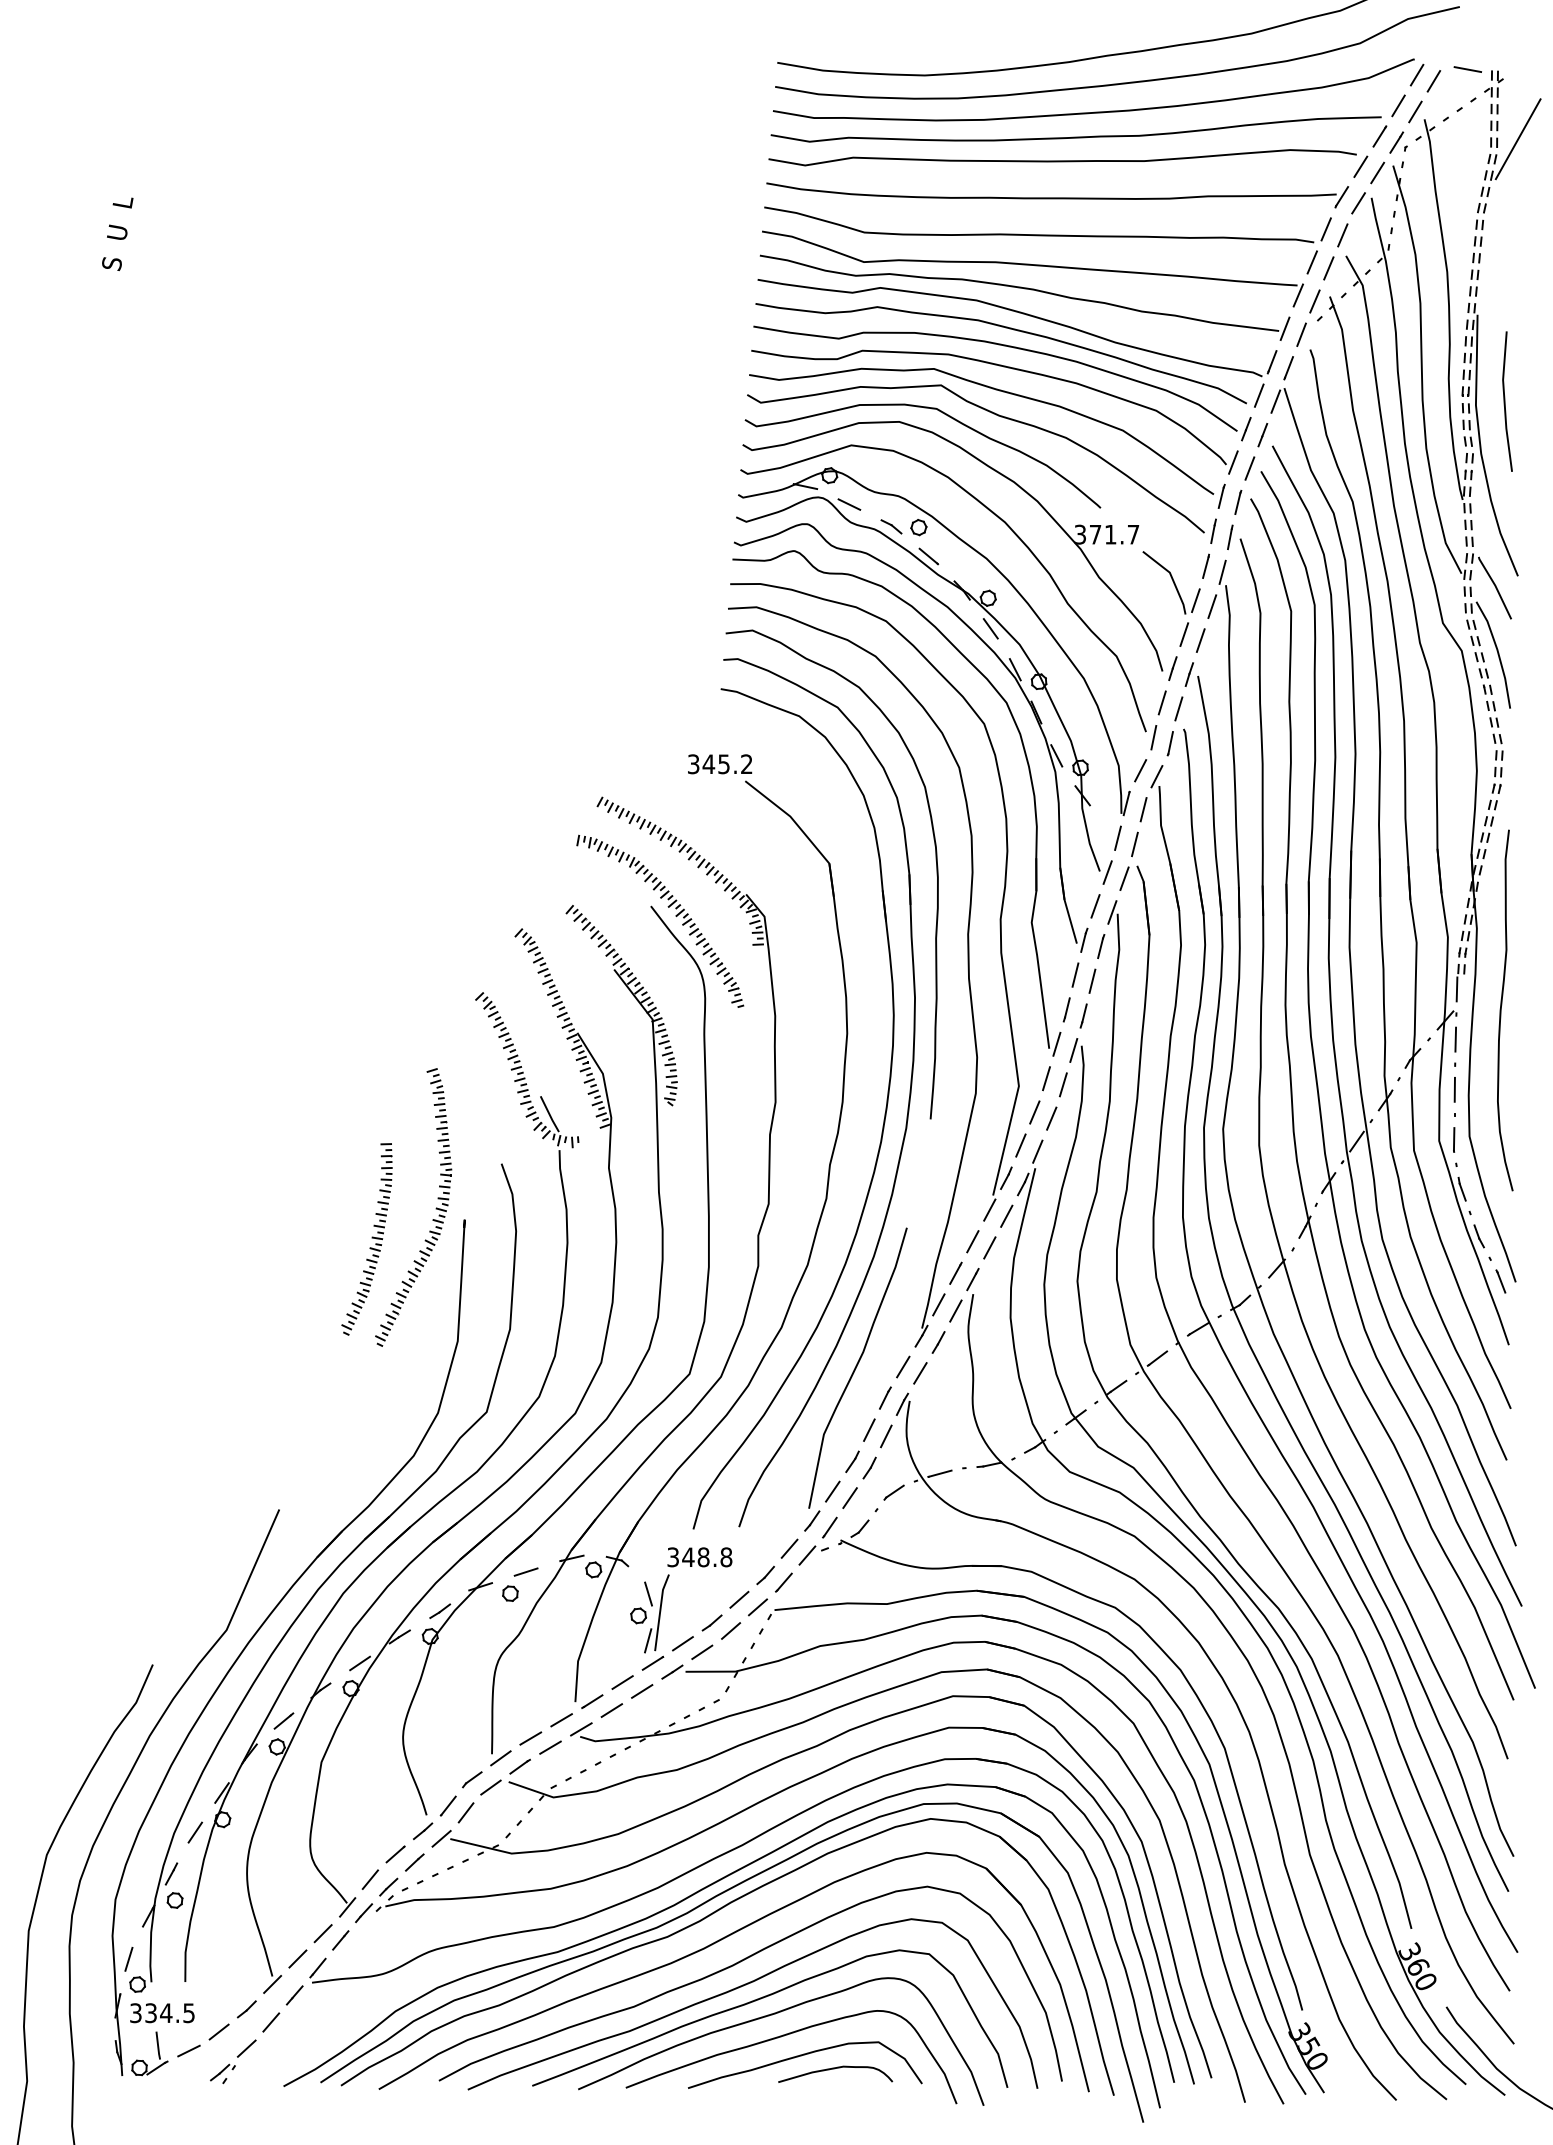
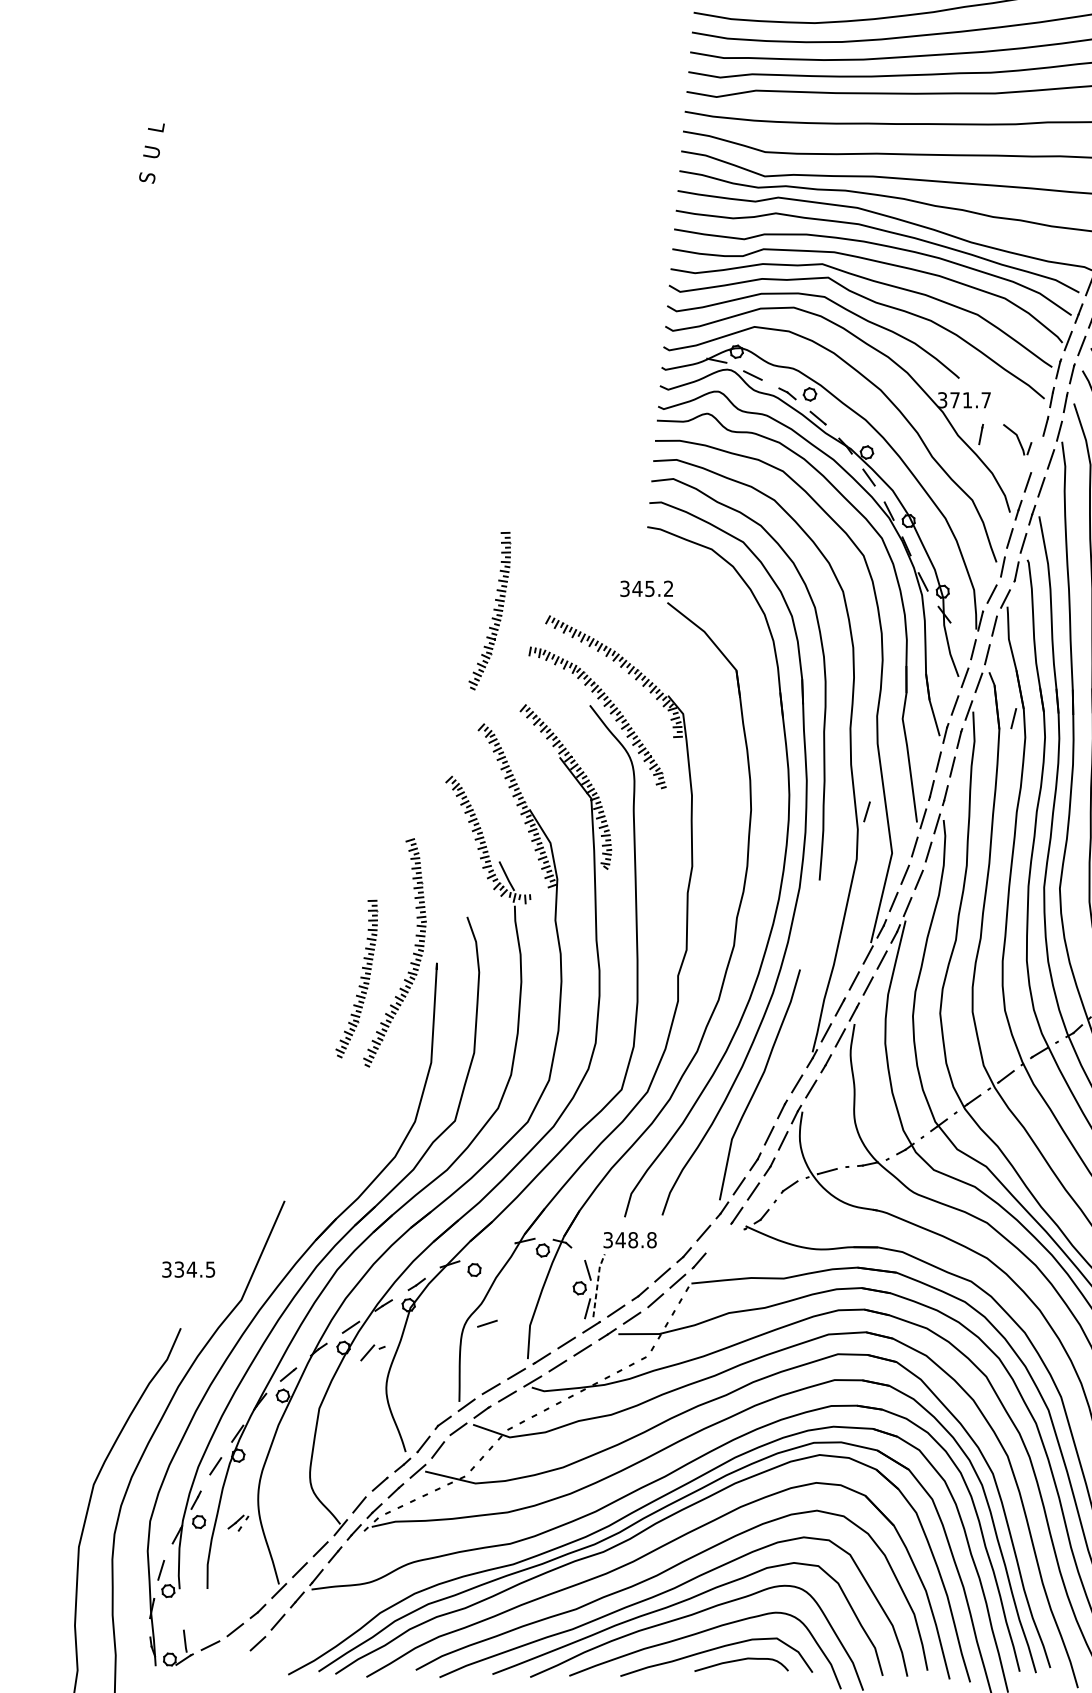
line: (1127, 576) -> (981, 434), added
part: (1171, 582) -> (1017, 439), size x0.6
part: (528, 791) -> (489, 611), added
line: (1166, 921) -> (1013, 717), added
line: (988, 1035) -> (867, 811), added
part: (813, 1555) -> (372, 1352), moved
line: (525, 1571) -> (486, 1323), moved
line: (660, 1611) -> (597, 1284), solid -> dashed
text: (162, 2013) -> (188, 1269), moved
part: (222, 2073) -> (238, 1522), moved

